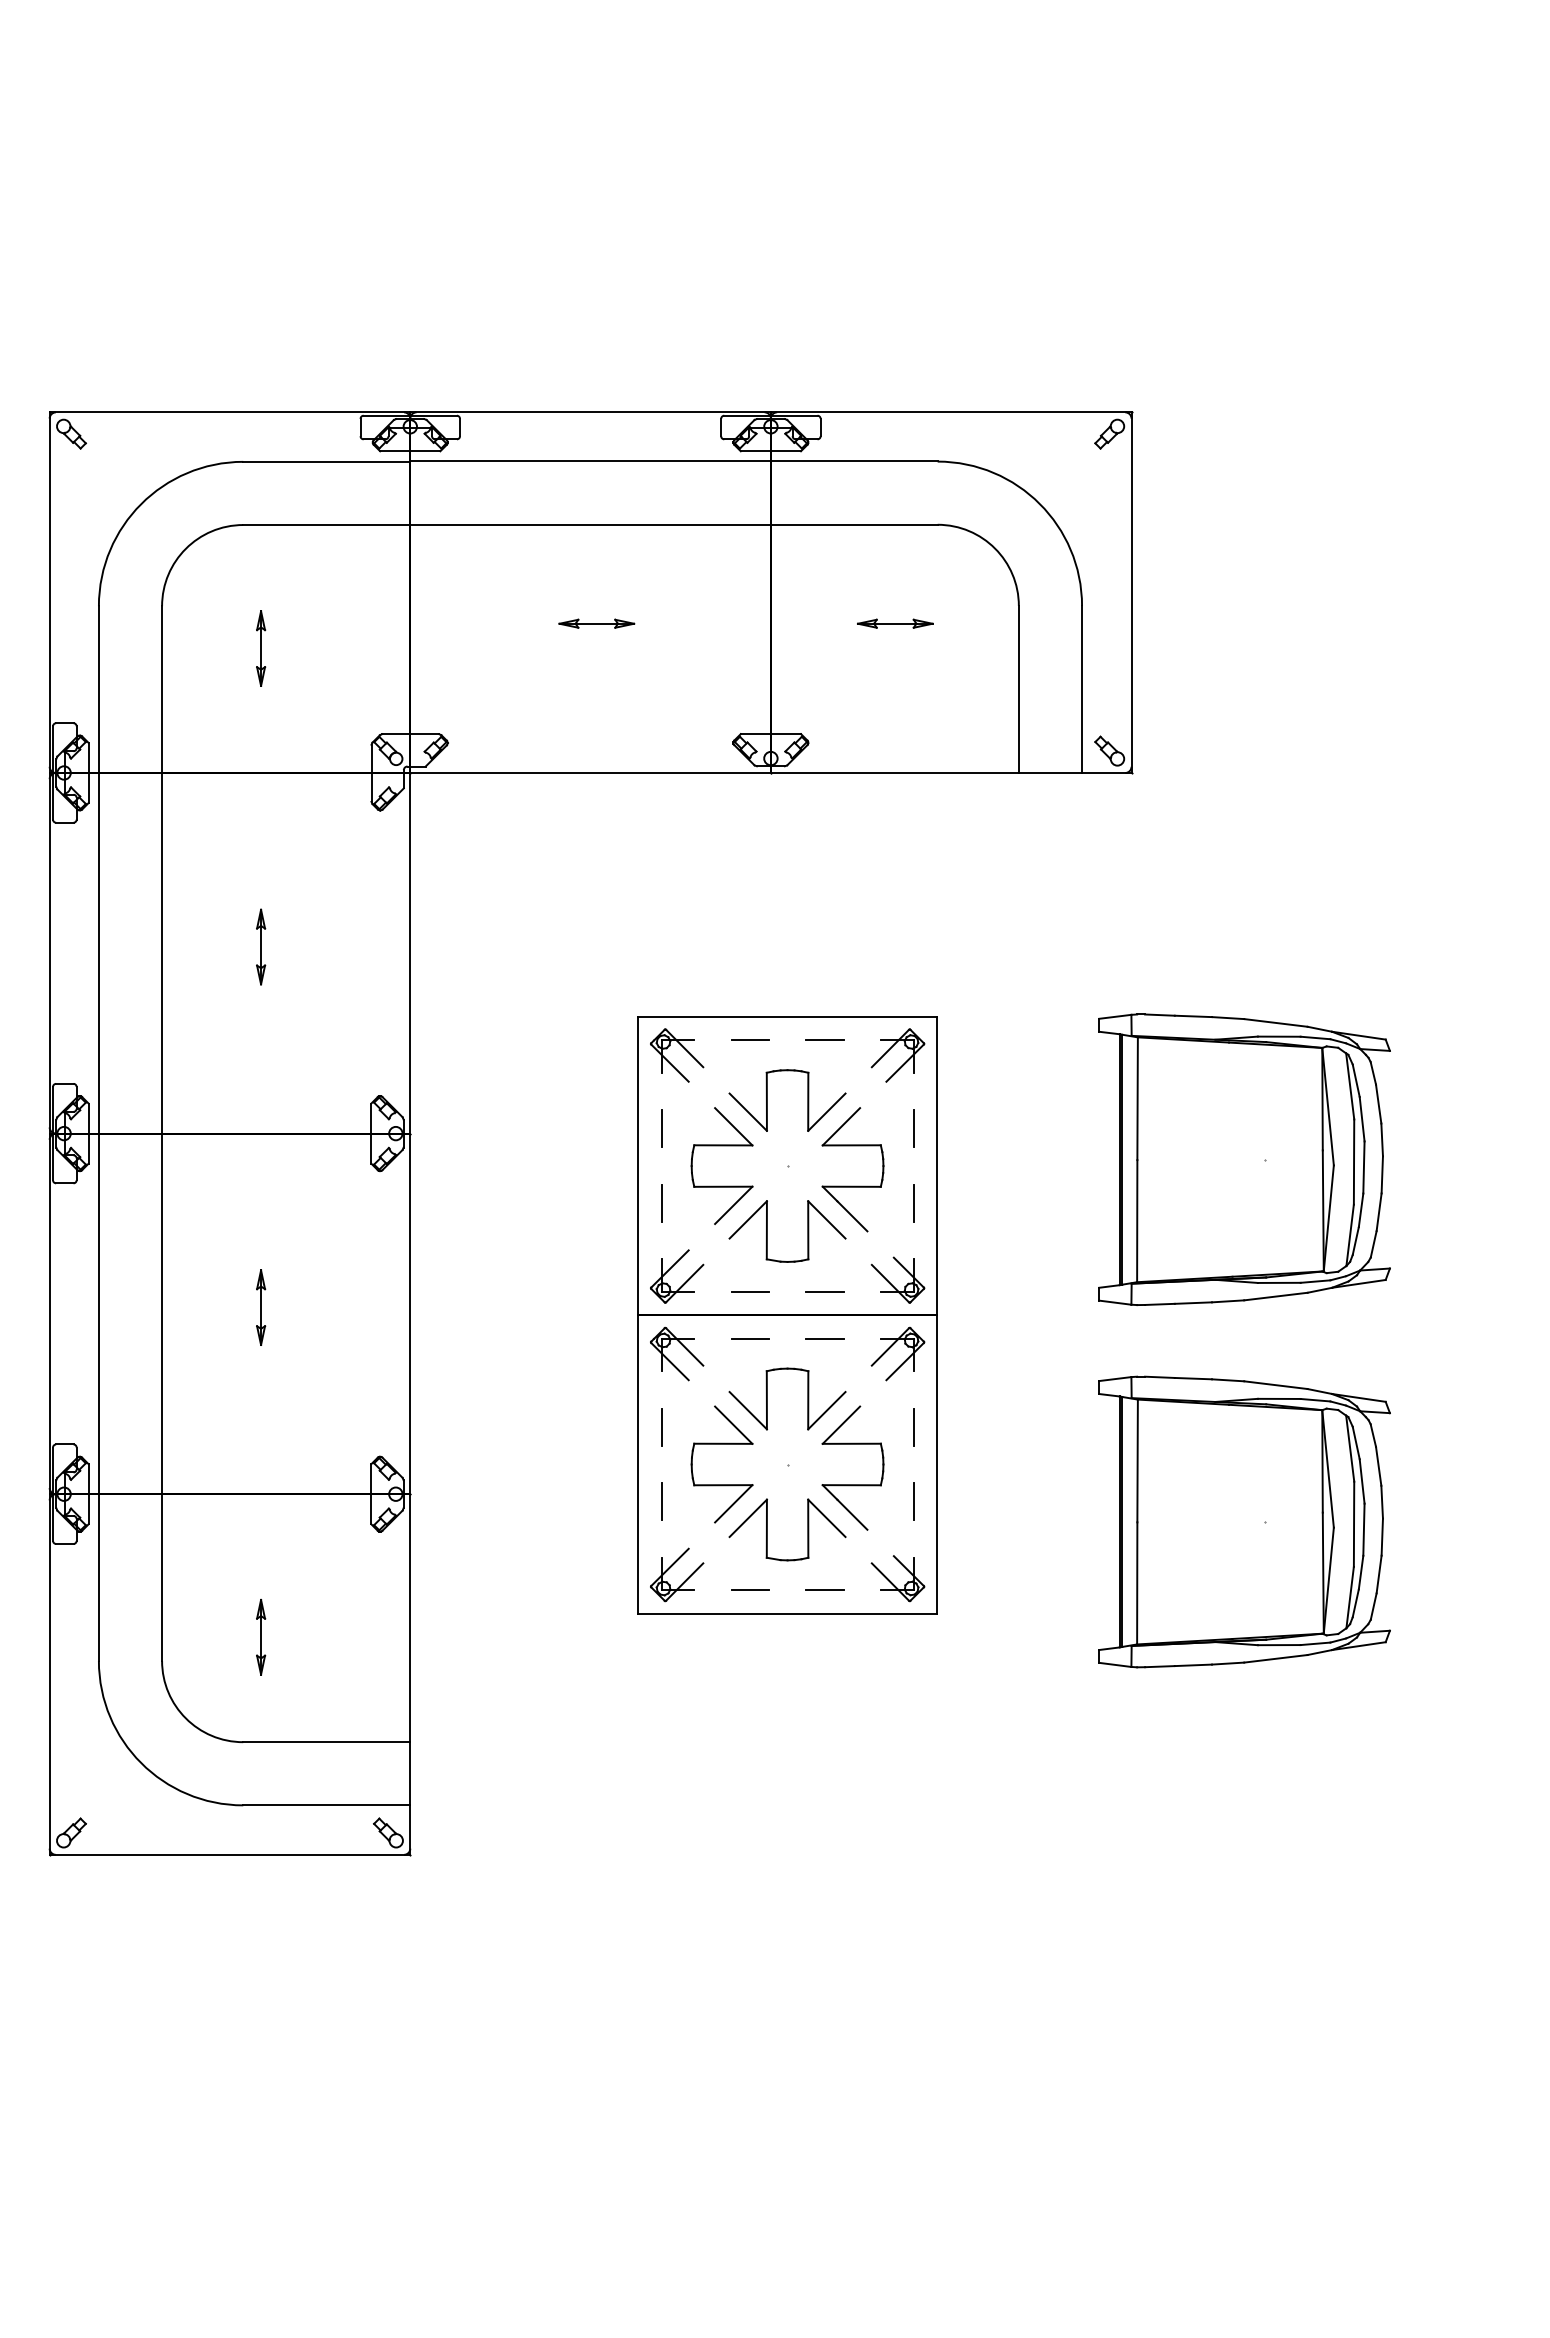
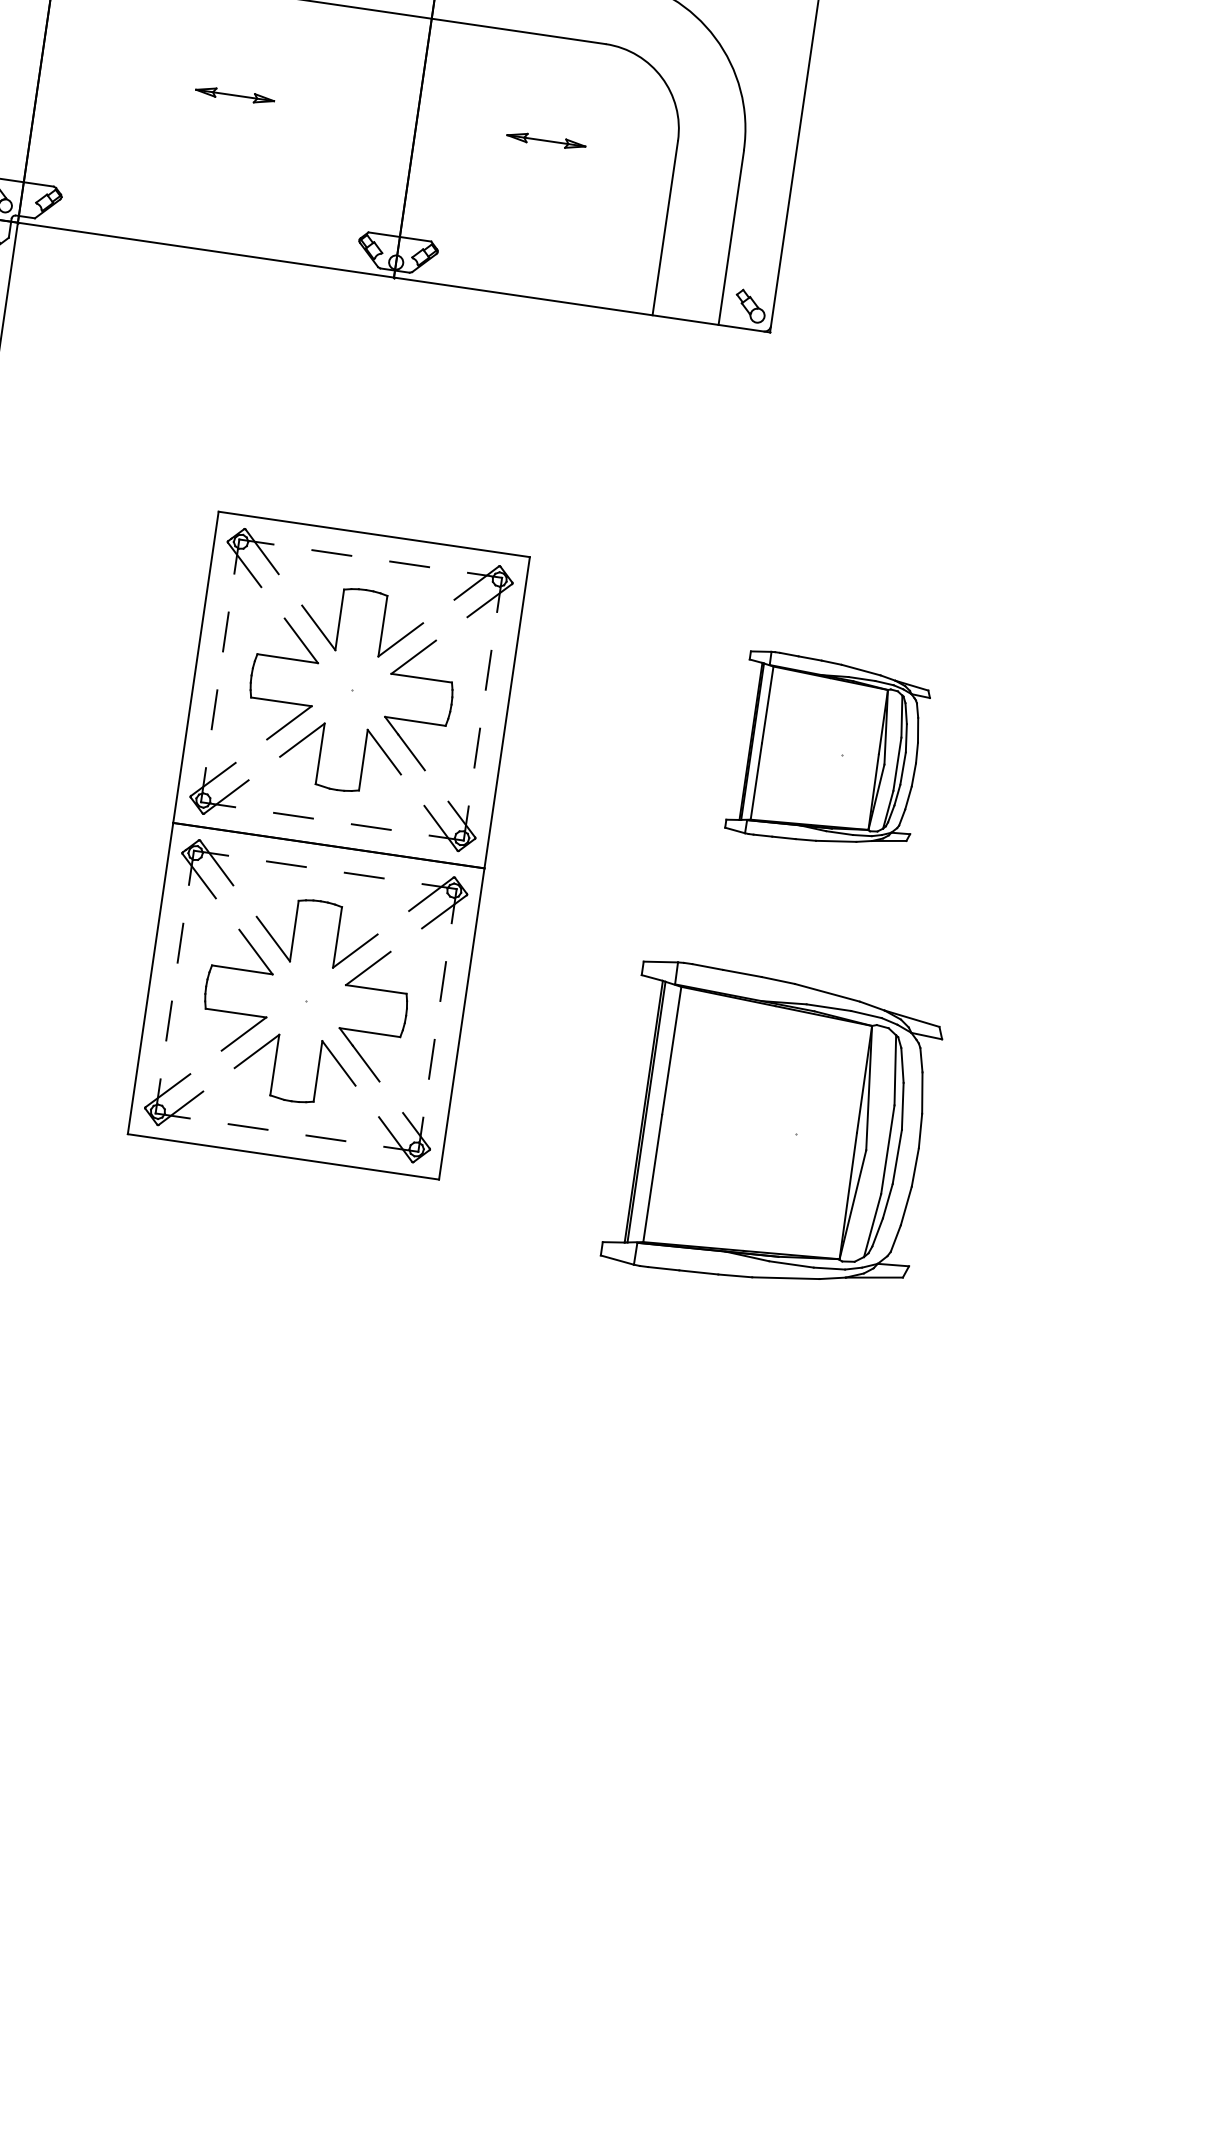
part: (1244, 1159) -> (829, 752), size x0.6

